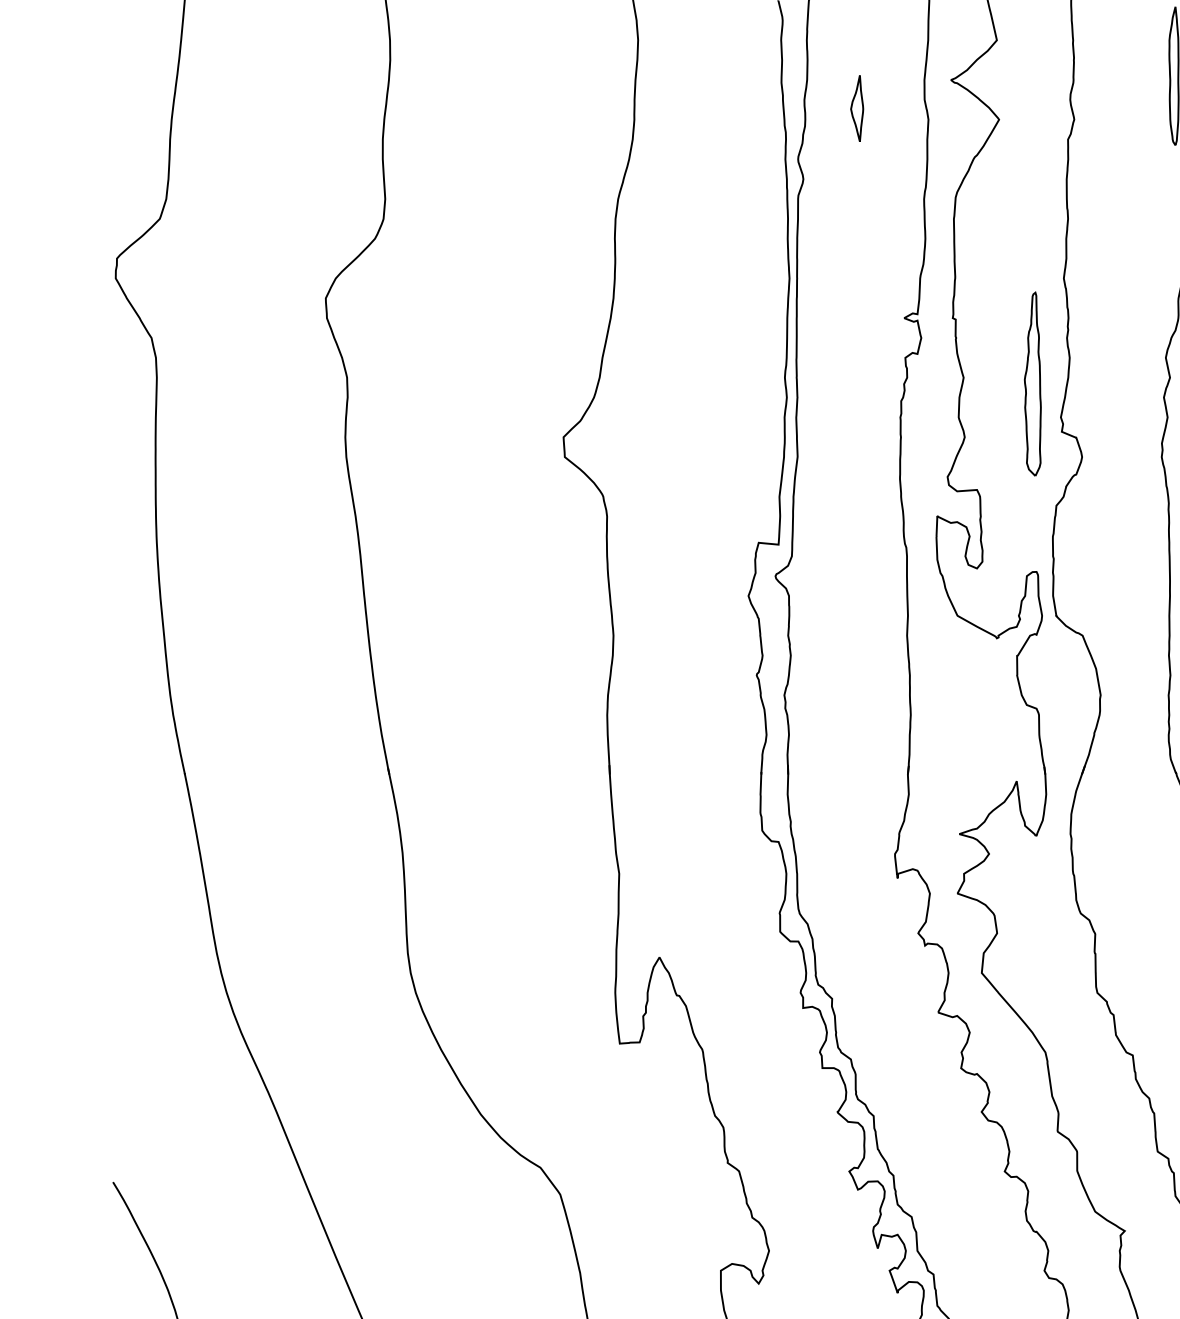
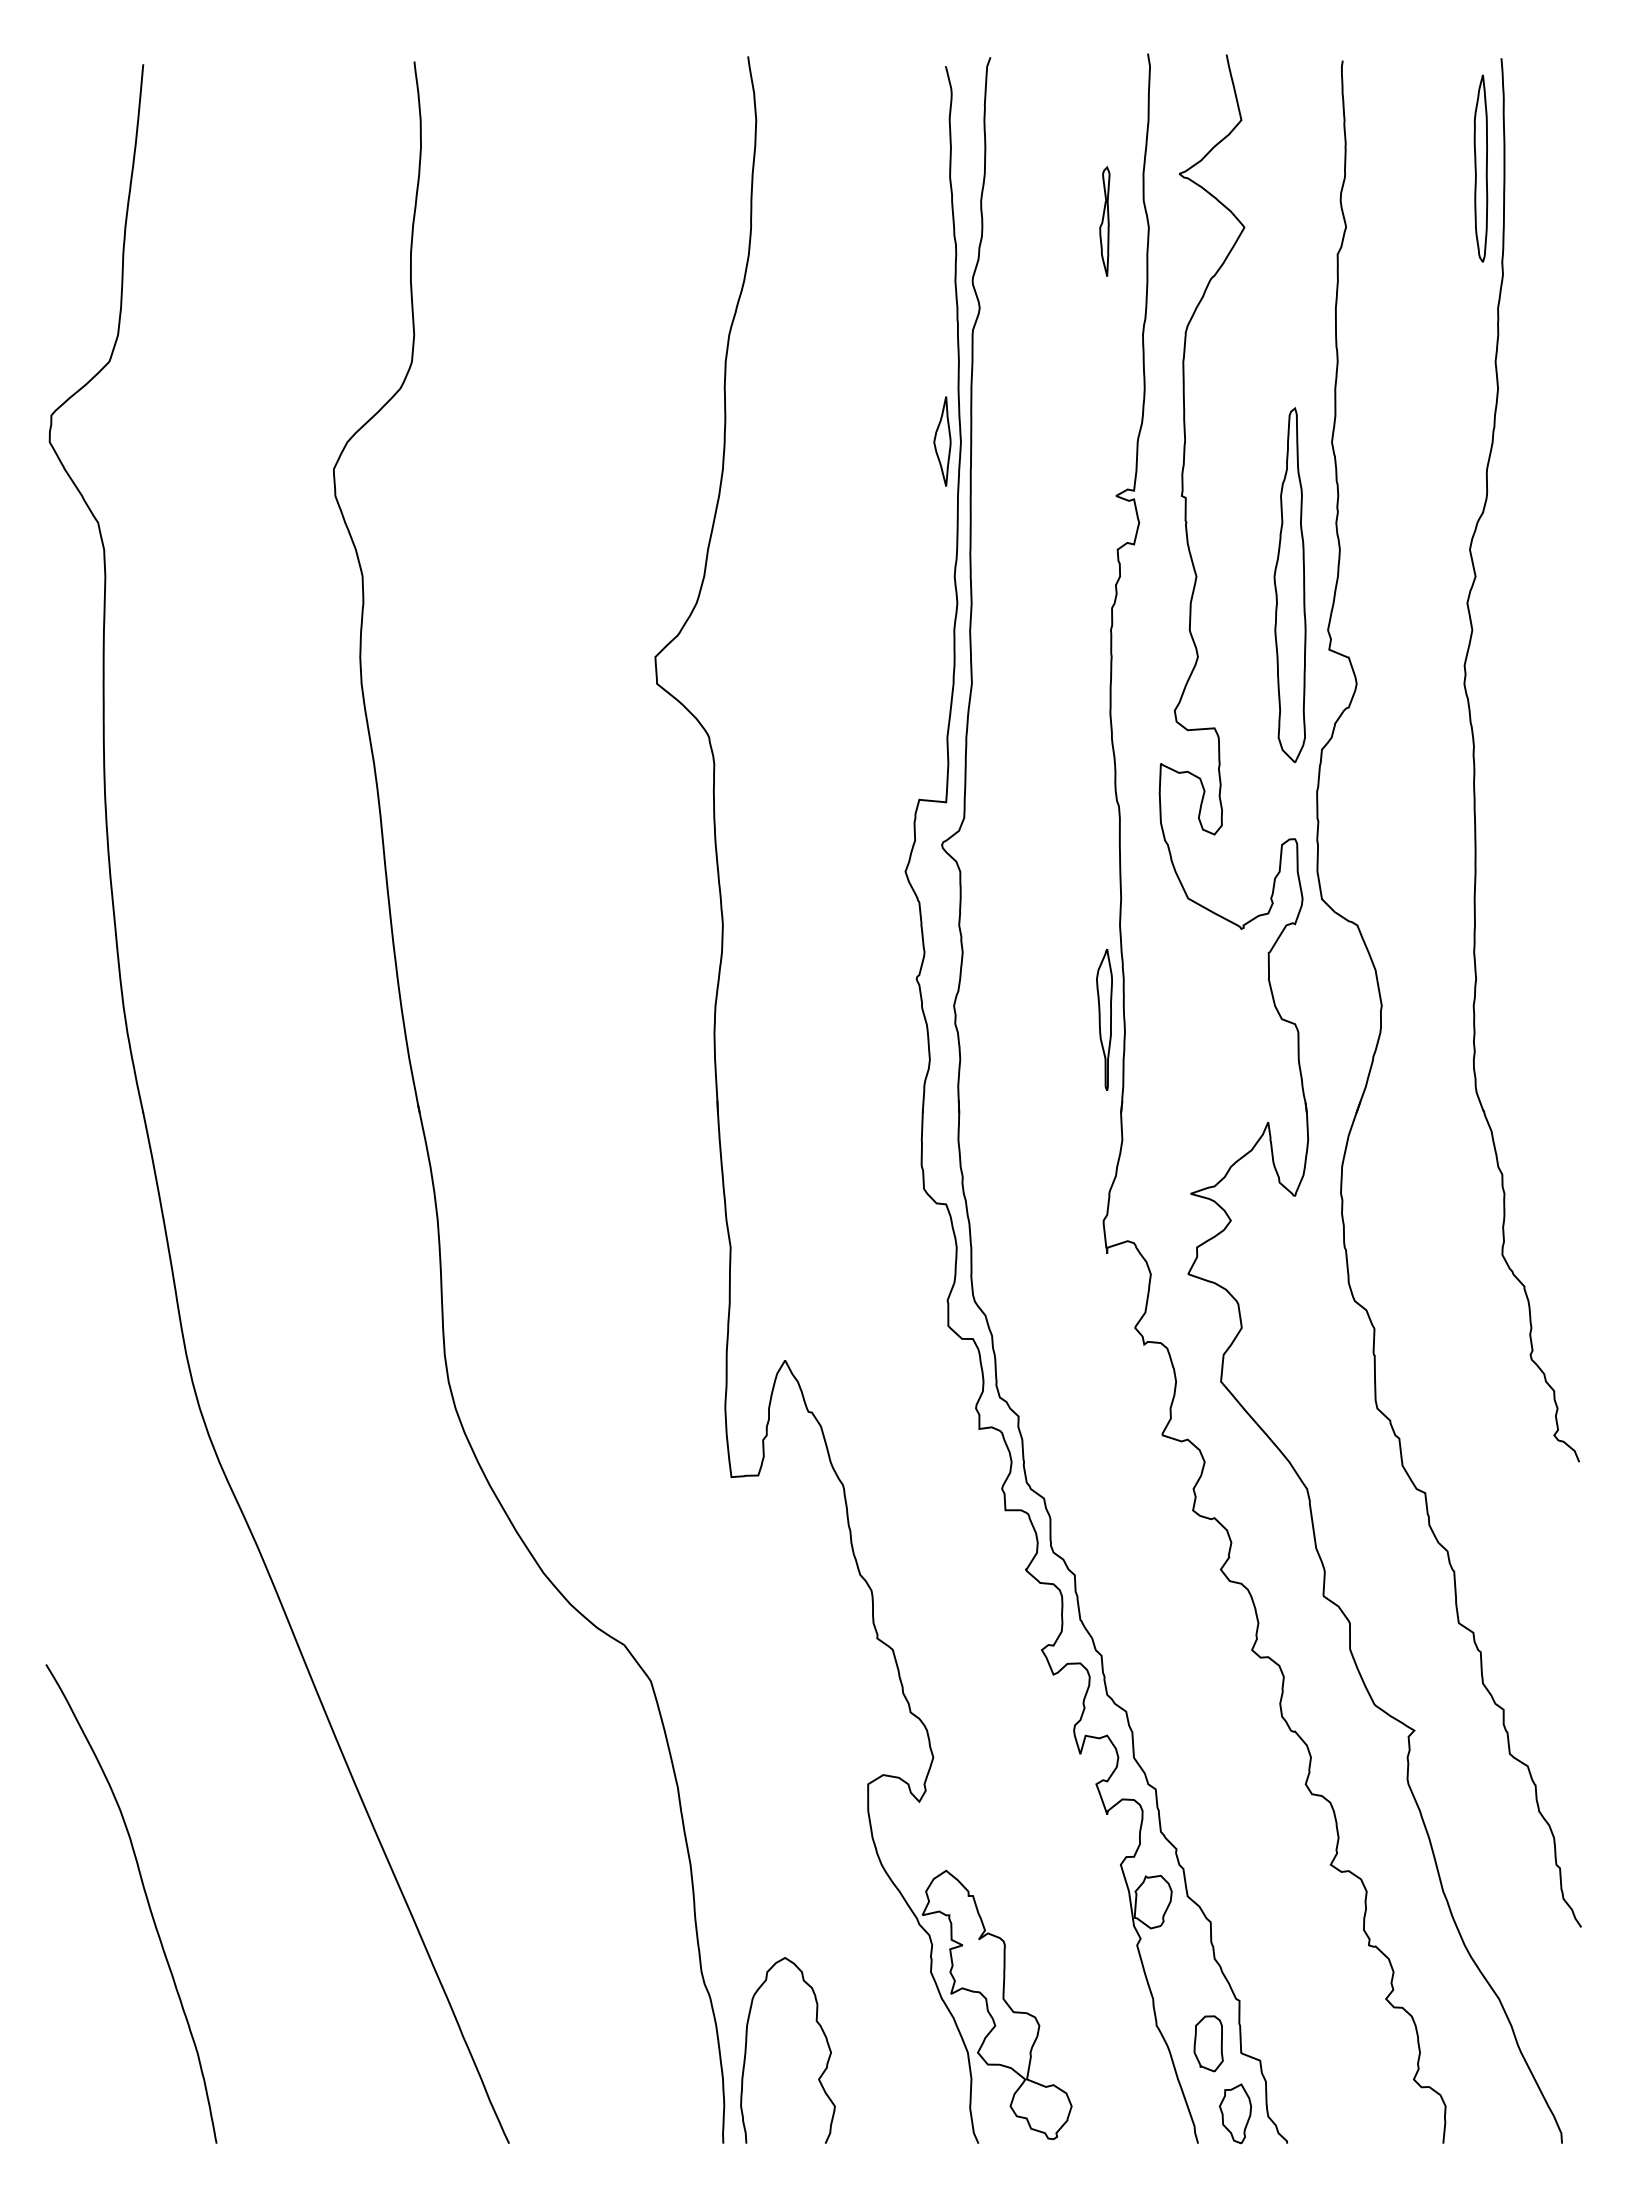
part: (857, 108) -> (942, 441), moved
part: (895, 115) -> (1104, 221), added
part: (1032, 384) -> (1289, 585), size x1.43
part: (895, 705) -> (1104, 1019), added

